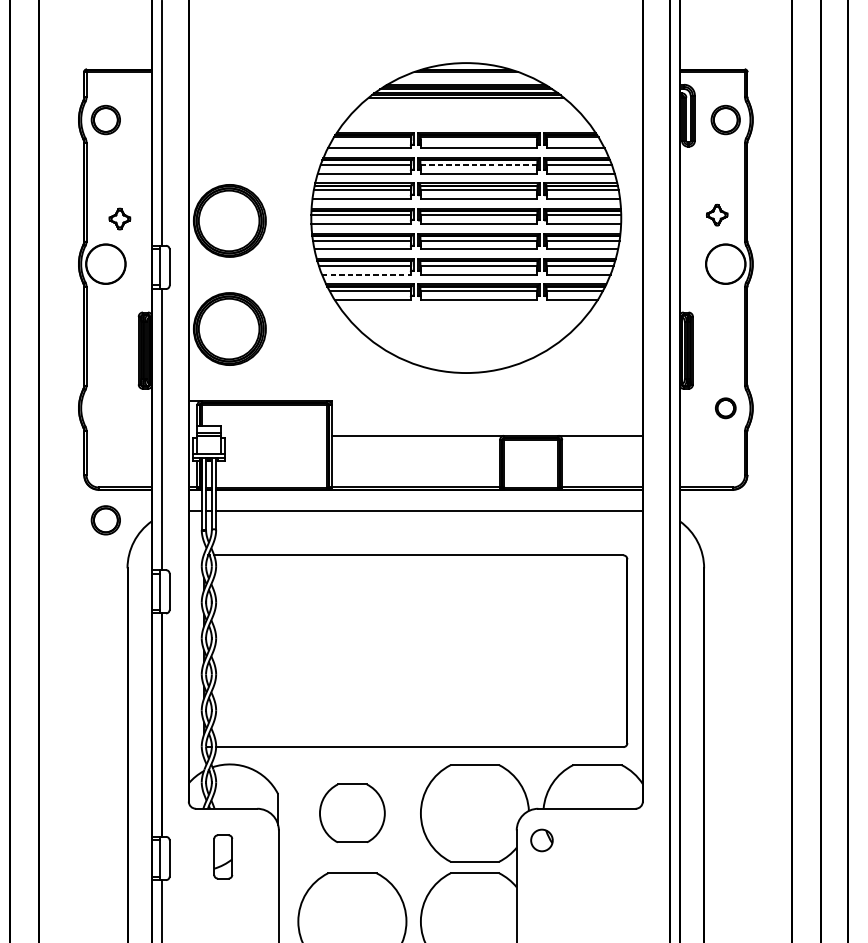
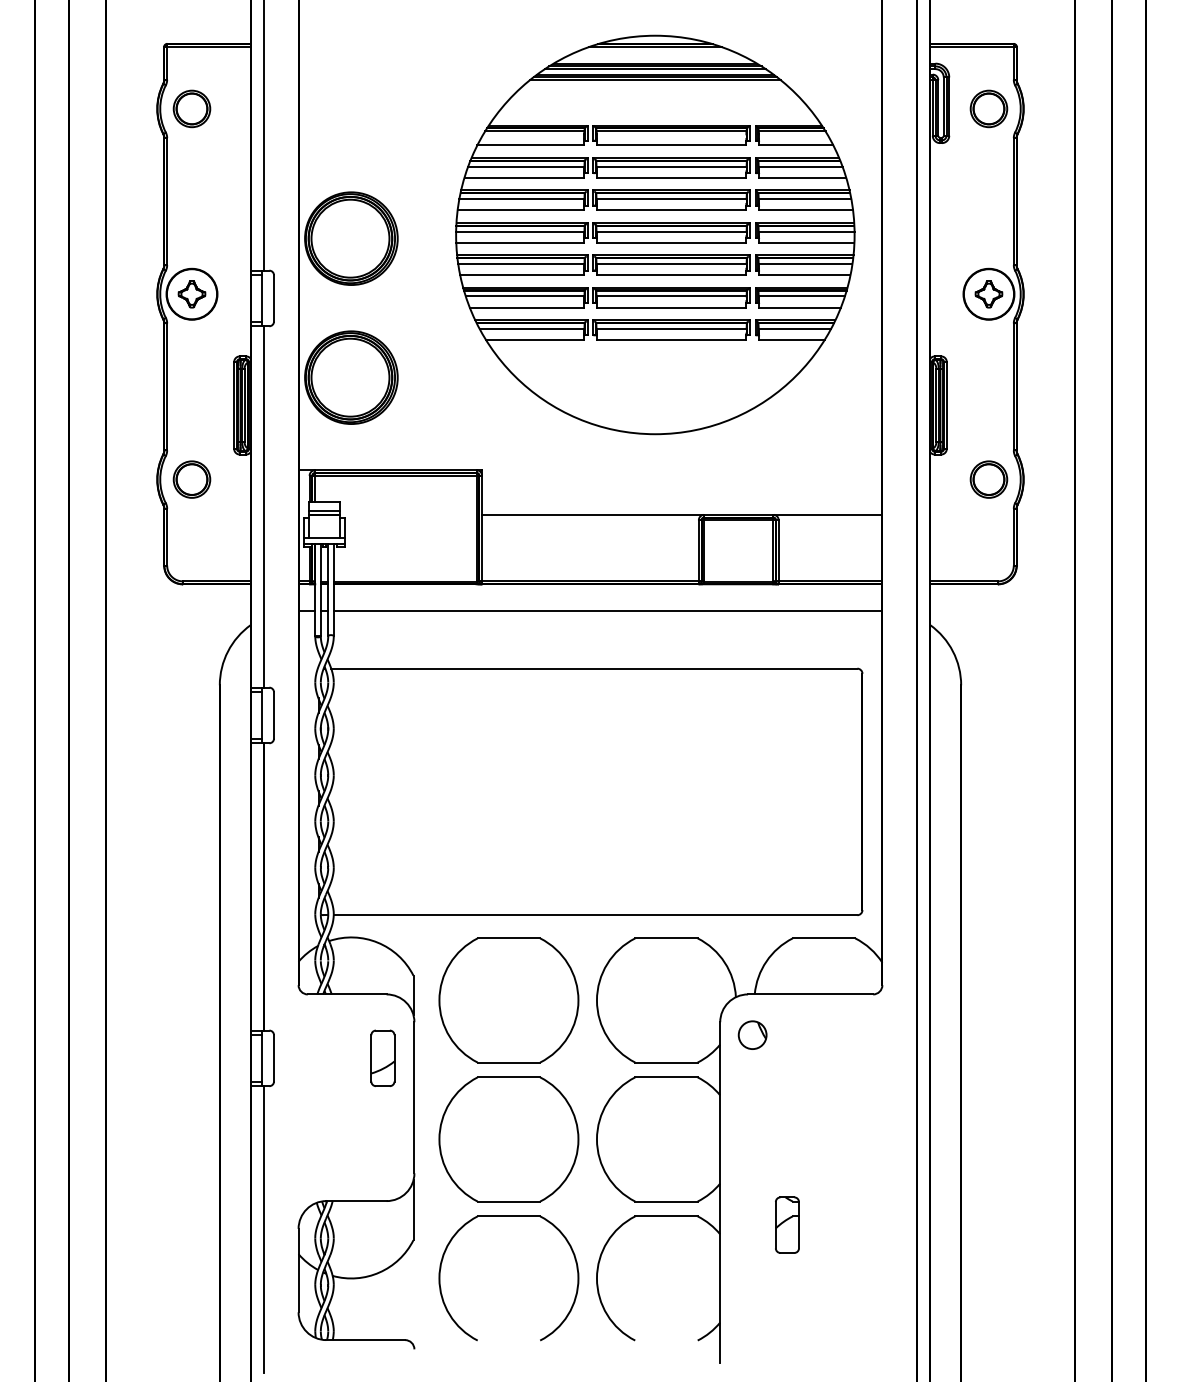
line: (479, 164) -> (672, 166), dashed -> solid
part: (716, 215) -> (988, 294), moved
part: (119, 219) -> (191, 294), moved
line: (366, 274) -> (527, 307), dashed -> solid
part: (725, 408) -> (988, 479), size x1.43
part: (105, 520) -> (191, 479), moved
part: (352, 813) -> (508, 1000), size x1.67
part: (222, 856) -> (382, 1057), moved

